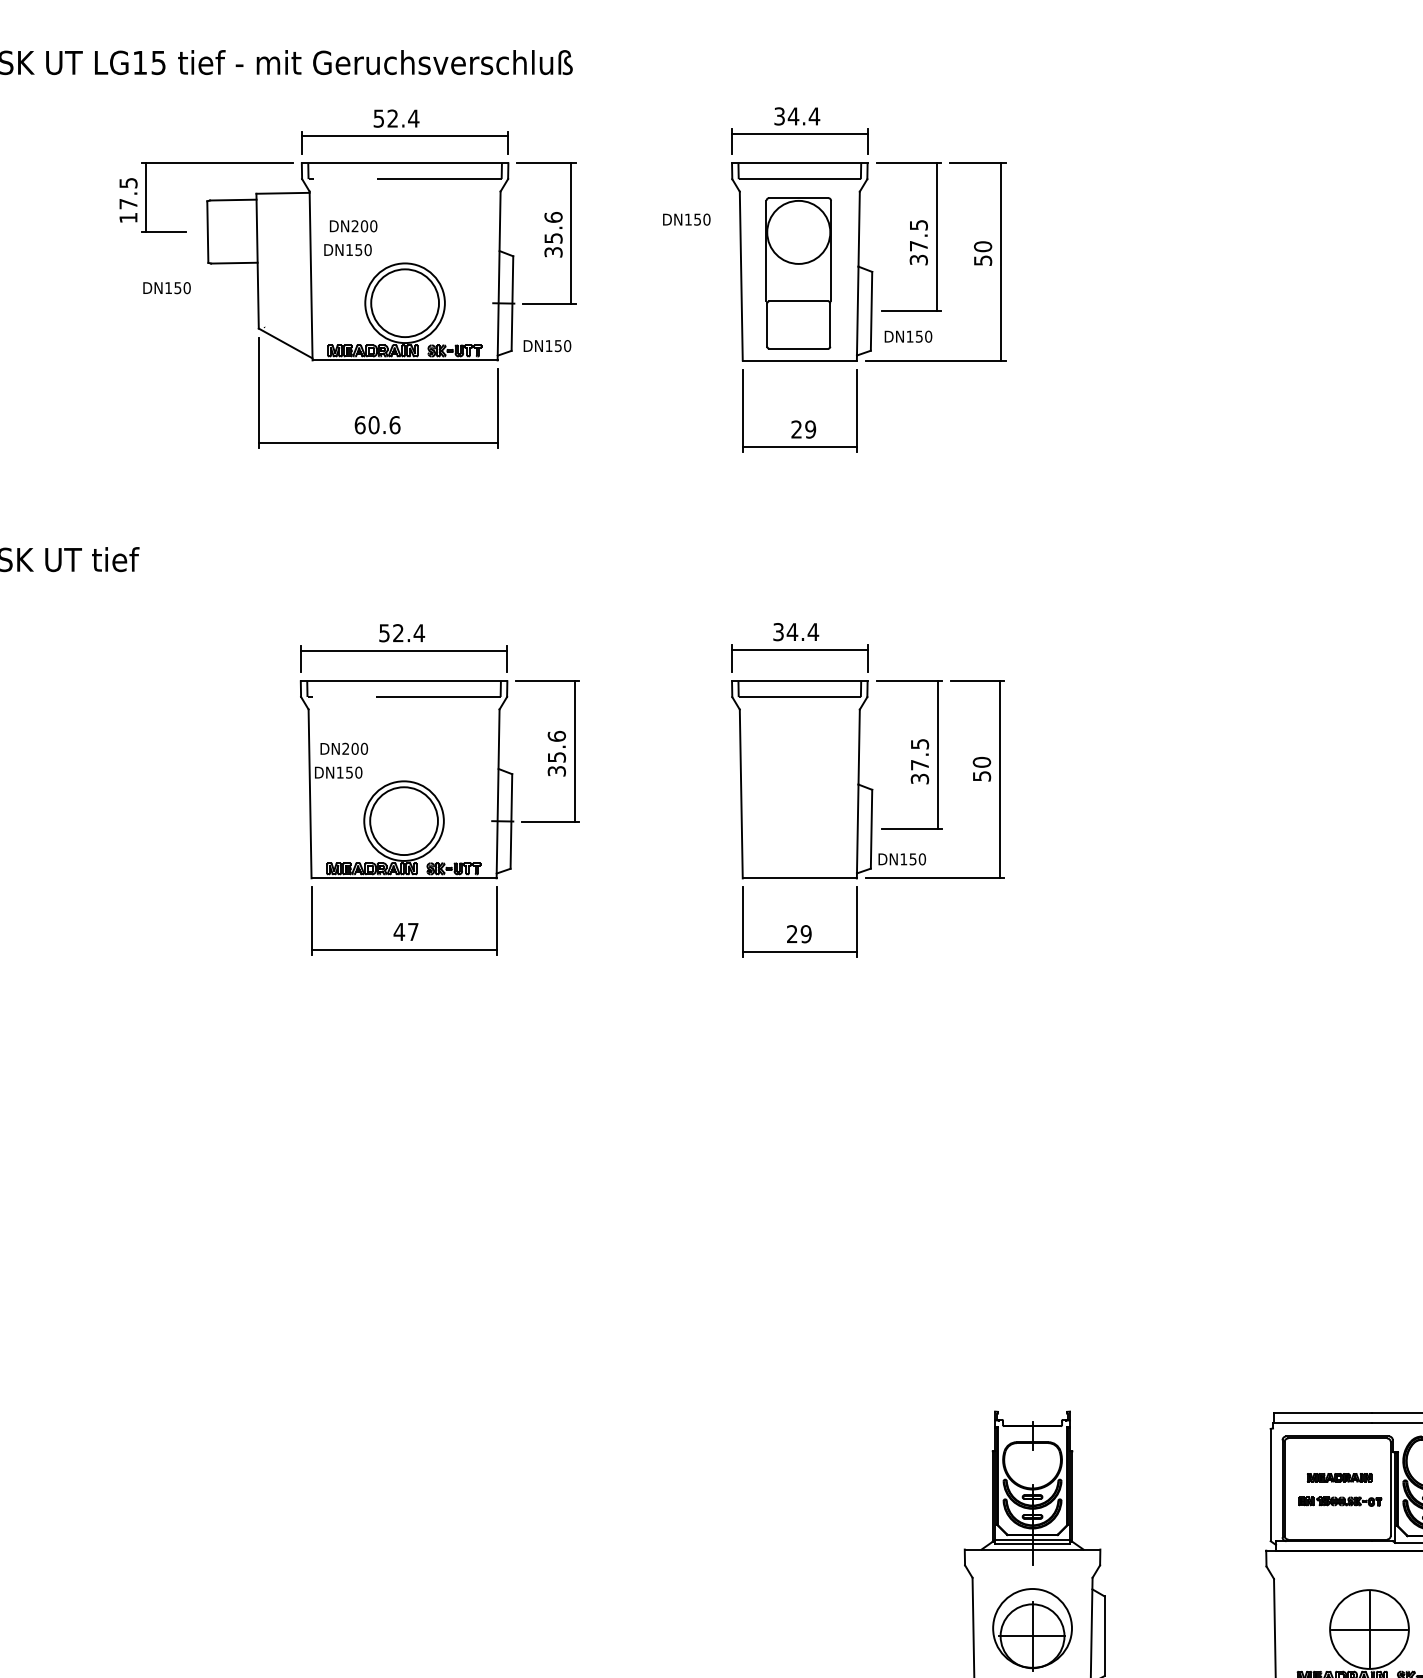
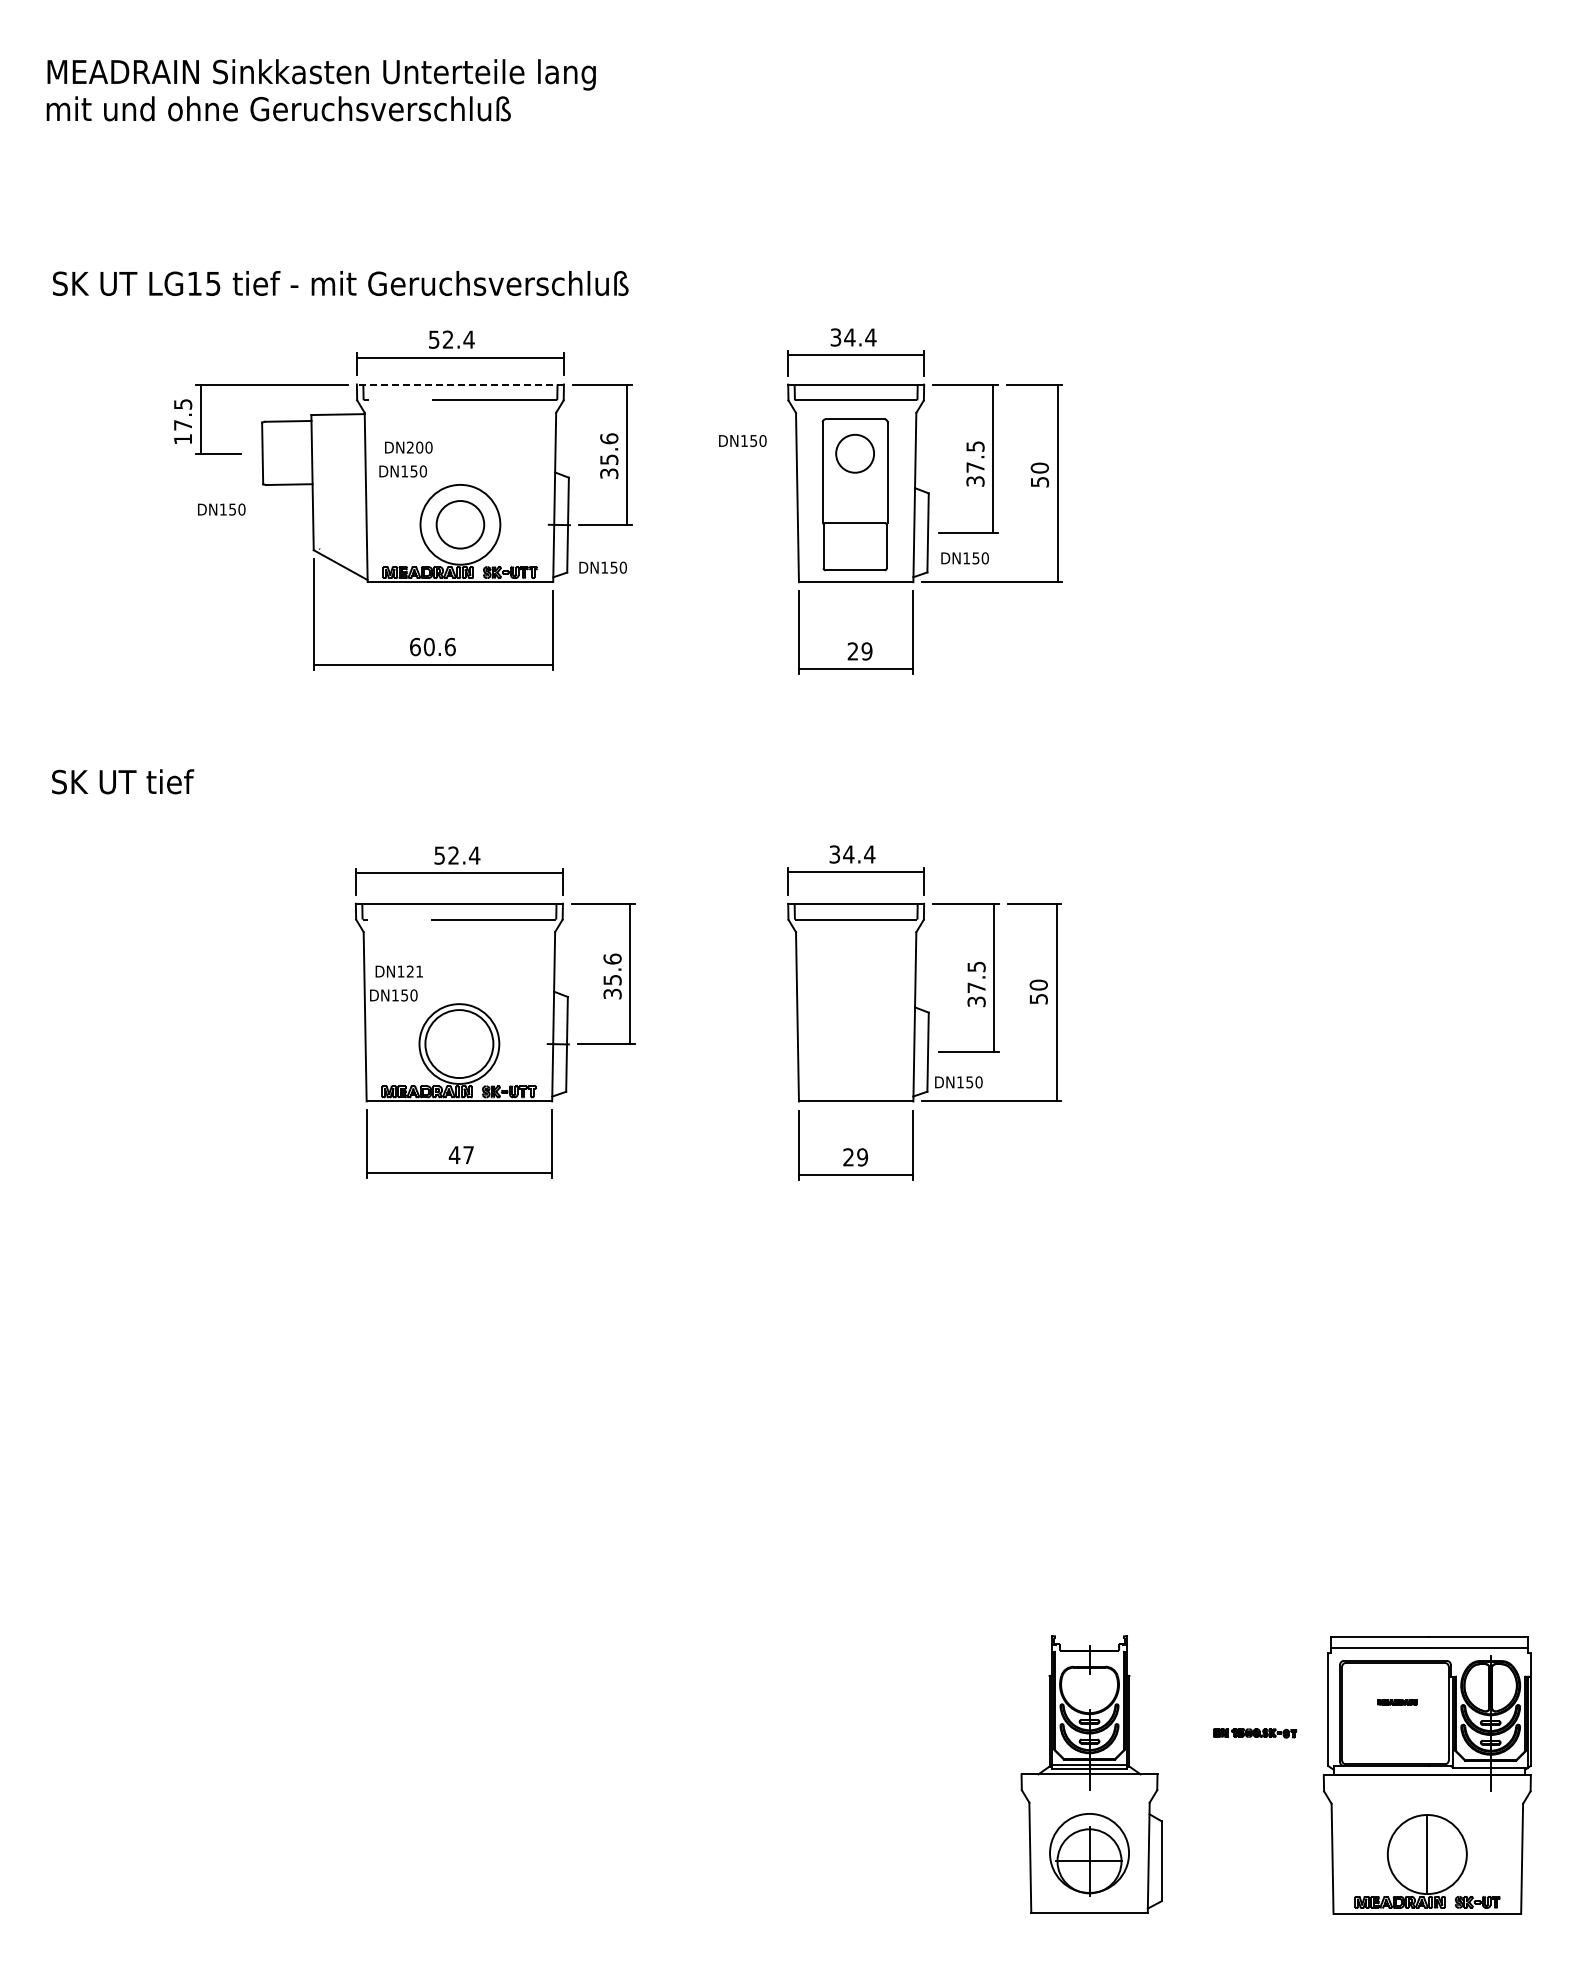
line: (405, 163) -> (460, 384), solid -> dashed
circle: (798, 232) -> (854, 453), size x0.6
circle: (405, 302) -> (460, 524), size x0.7
text: (355, 748) -> (410, 971), DN200 -> DN121
part: (1339, 1477) -> (1397, 1702), size x0.6
part: (1340, 1501) -> (1255, 1733), moved
line: (1369, 1629) -> (1427, 1854), removed

